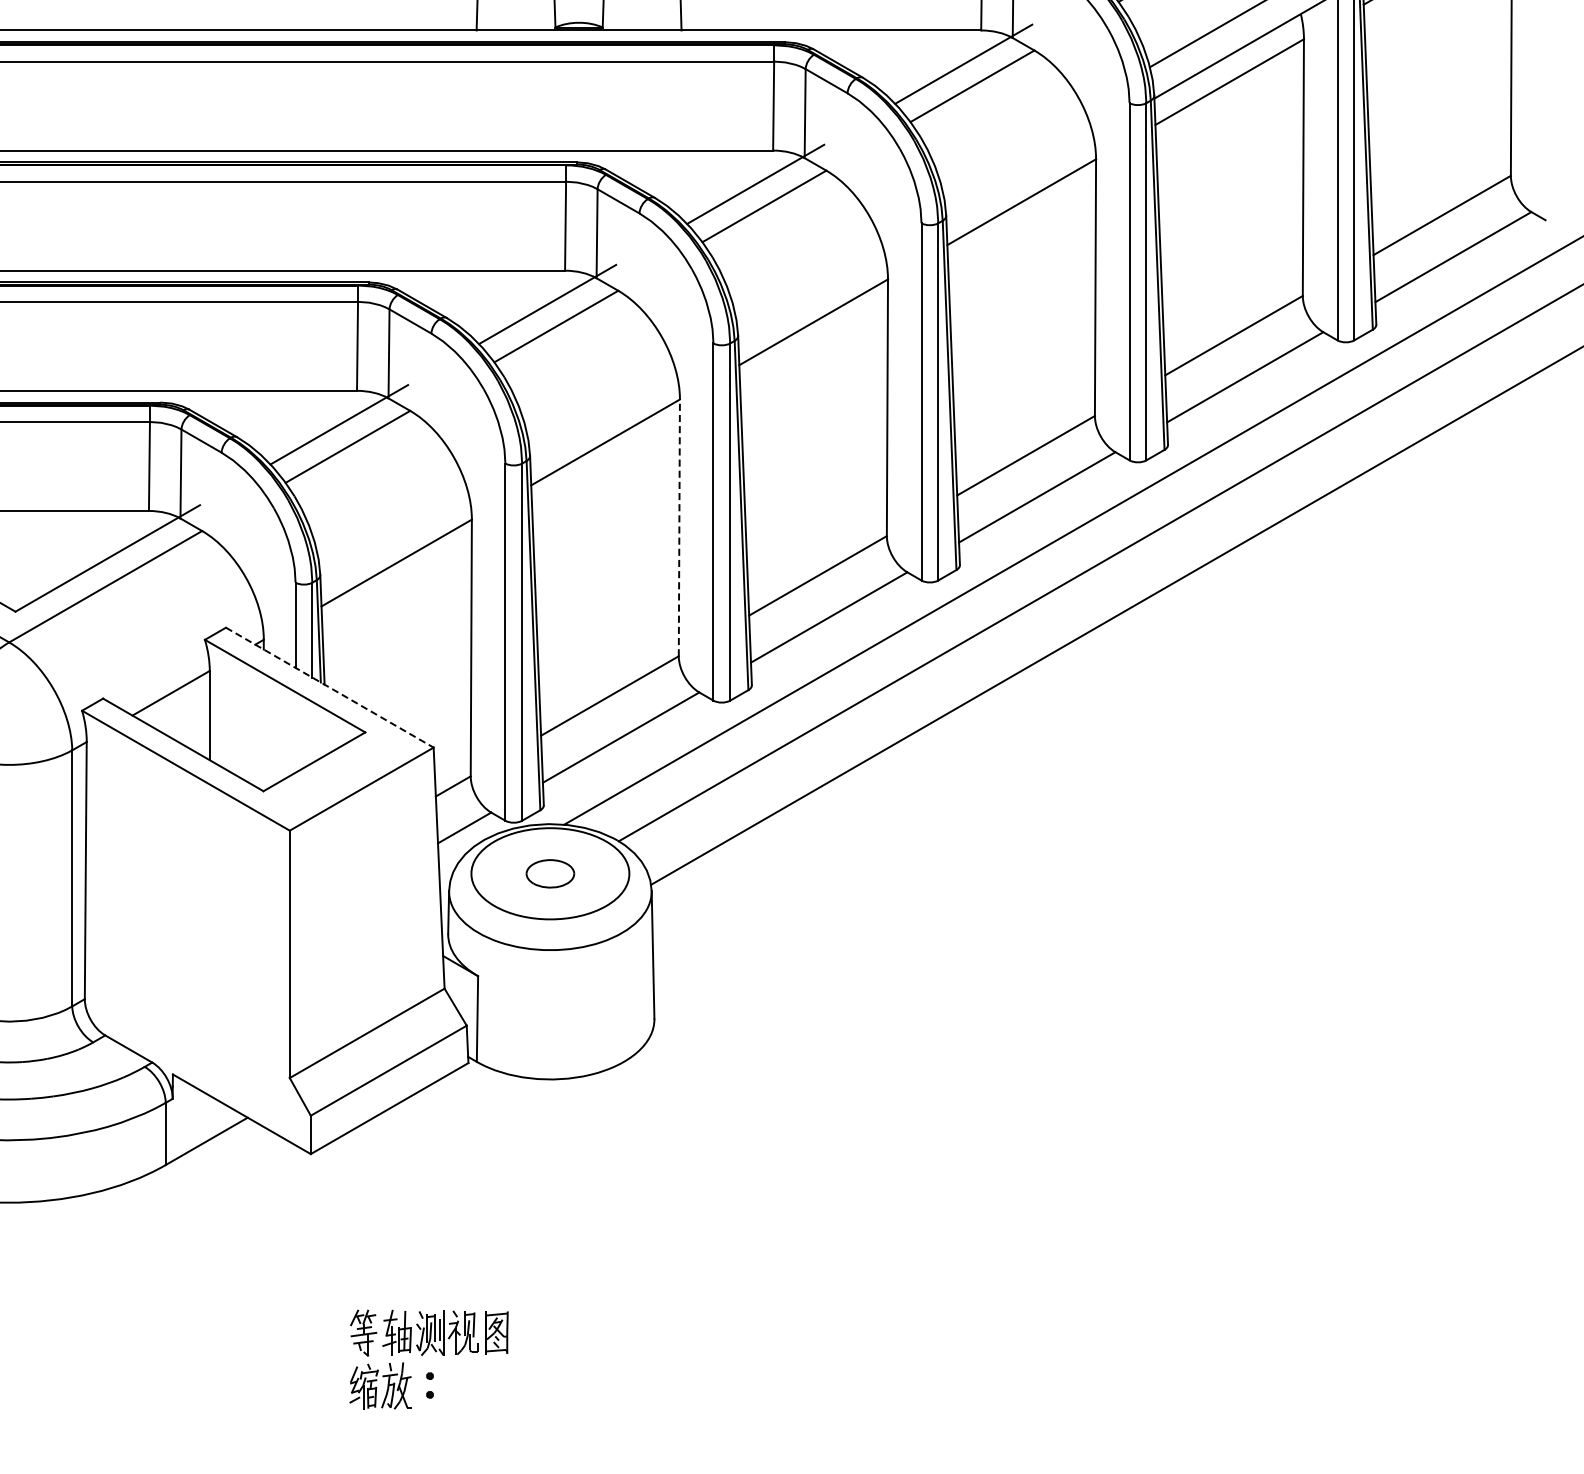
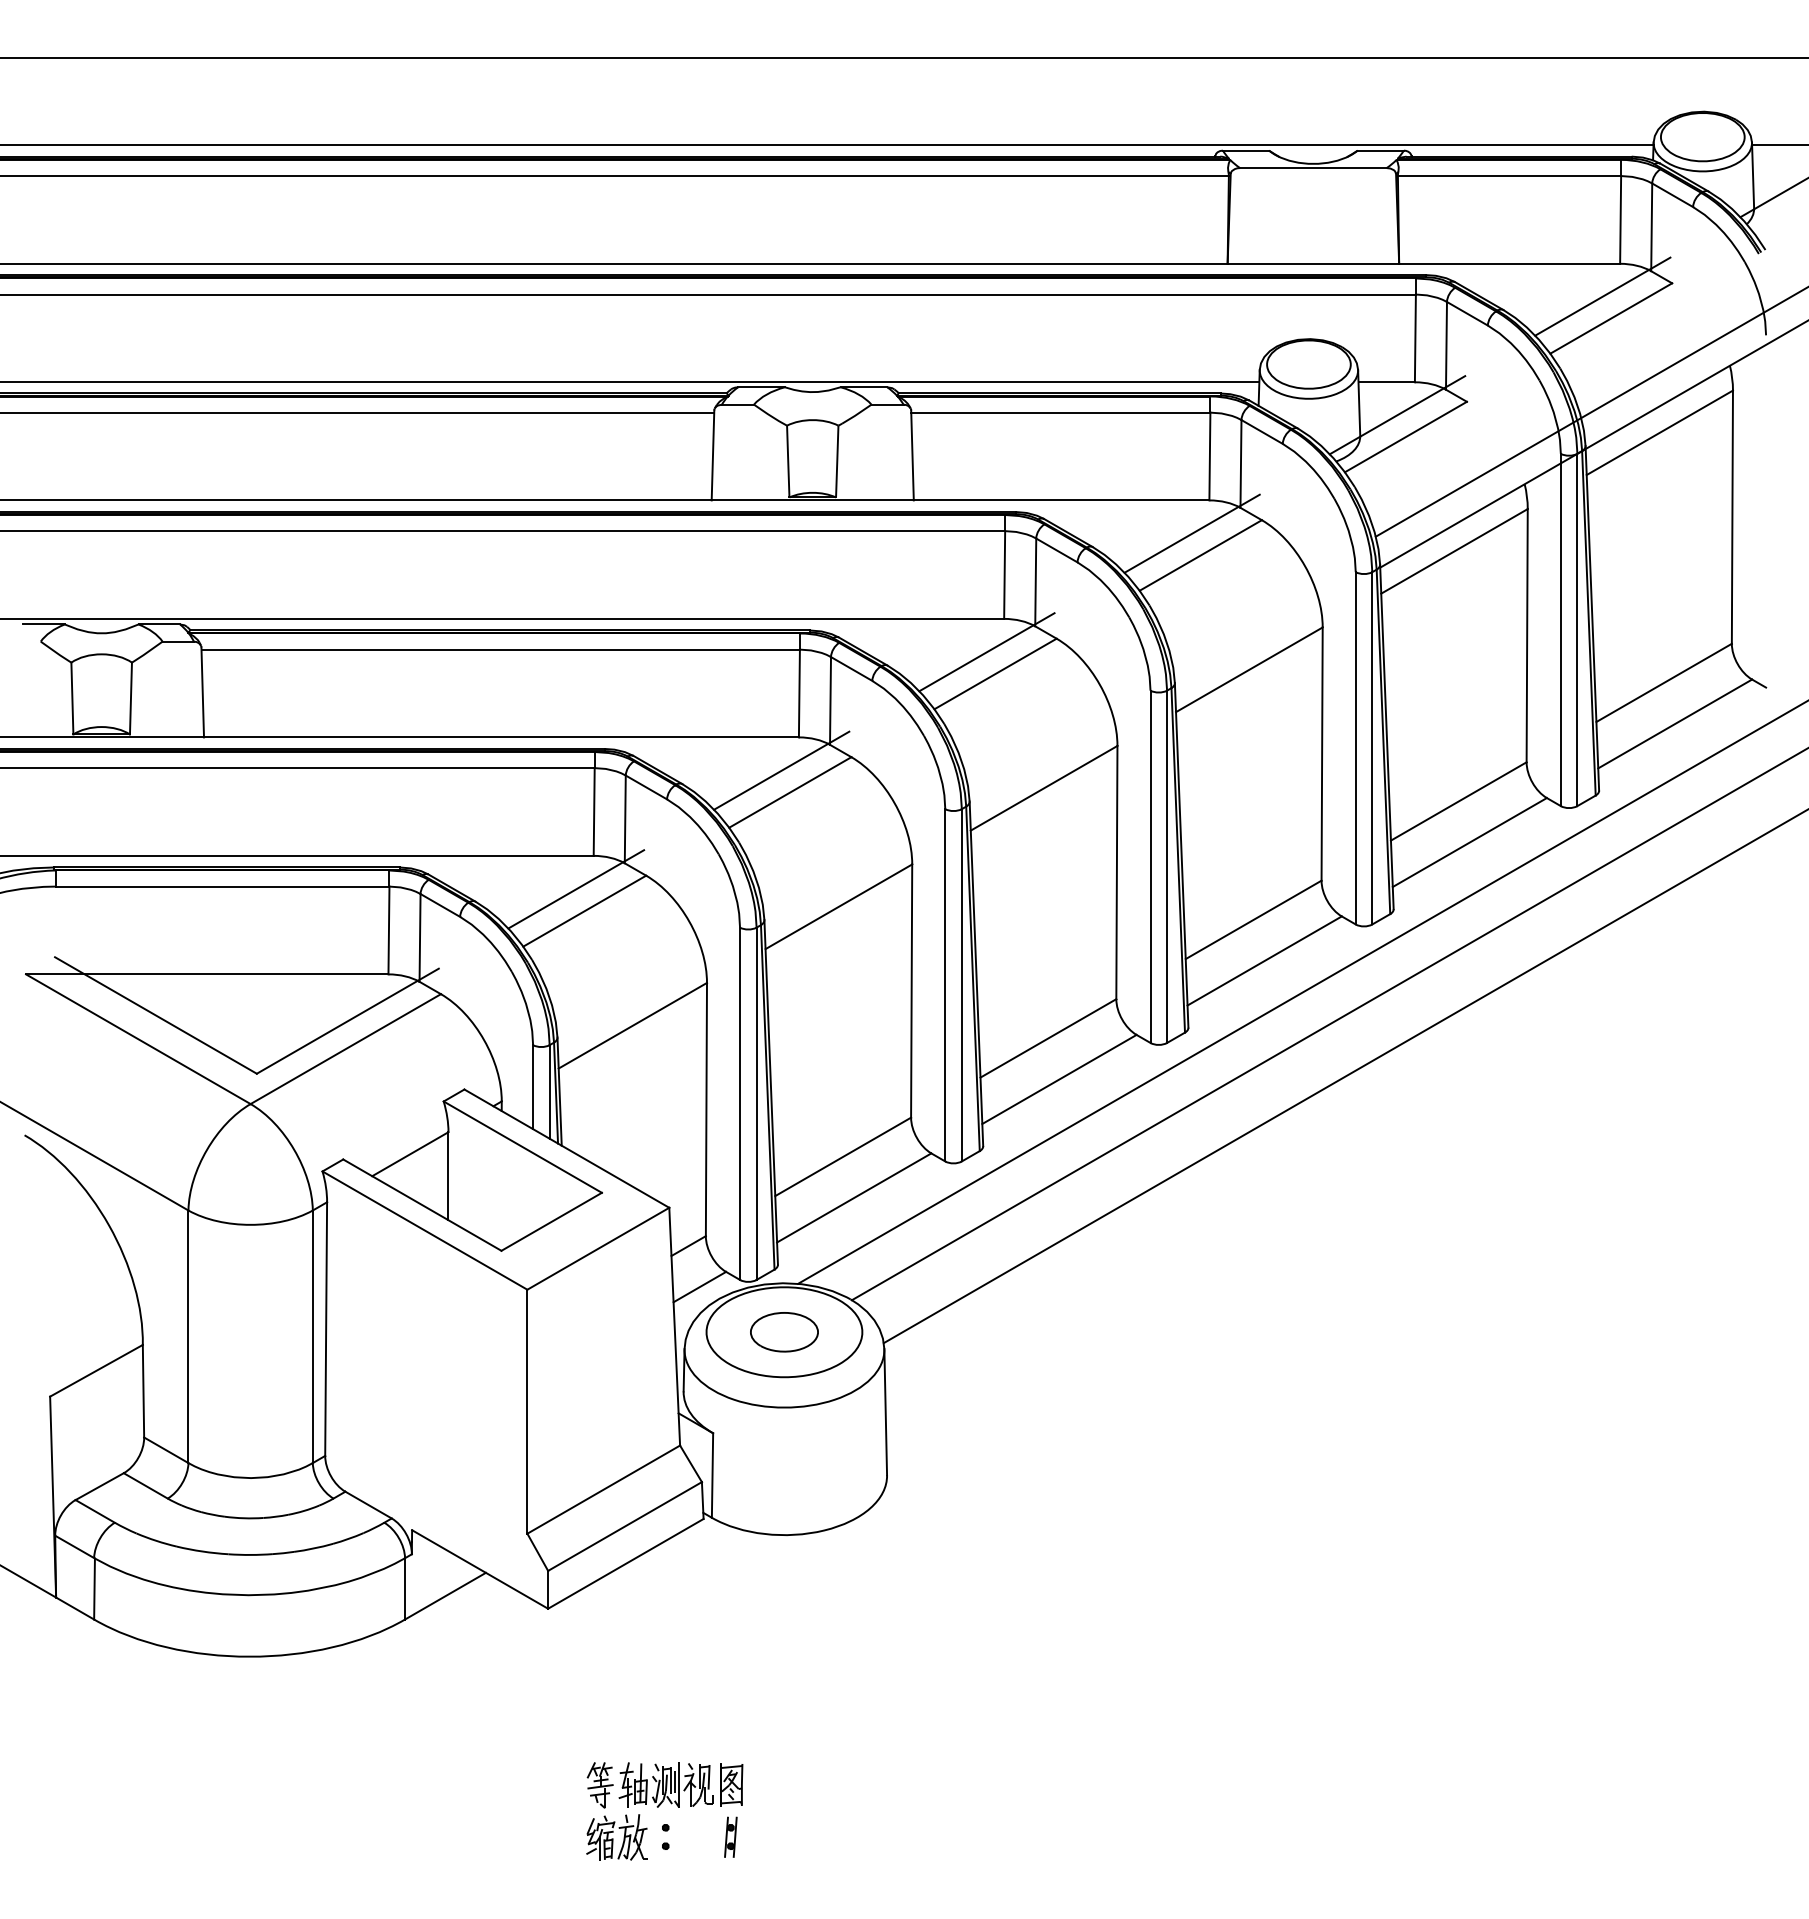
line: (679, 528) -> (911, 991), dashed -> solid
line: (330, 687) -> (567, 1148), dashed -> solid
part: (550, 874) -> (784, 1332), size x1.43
part: (495, 1384) -> (730, 1836), added

